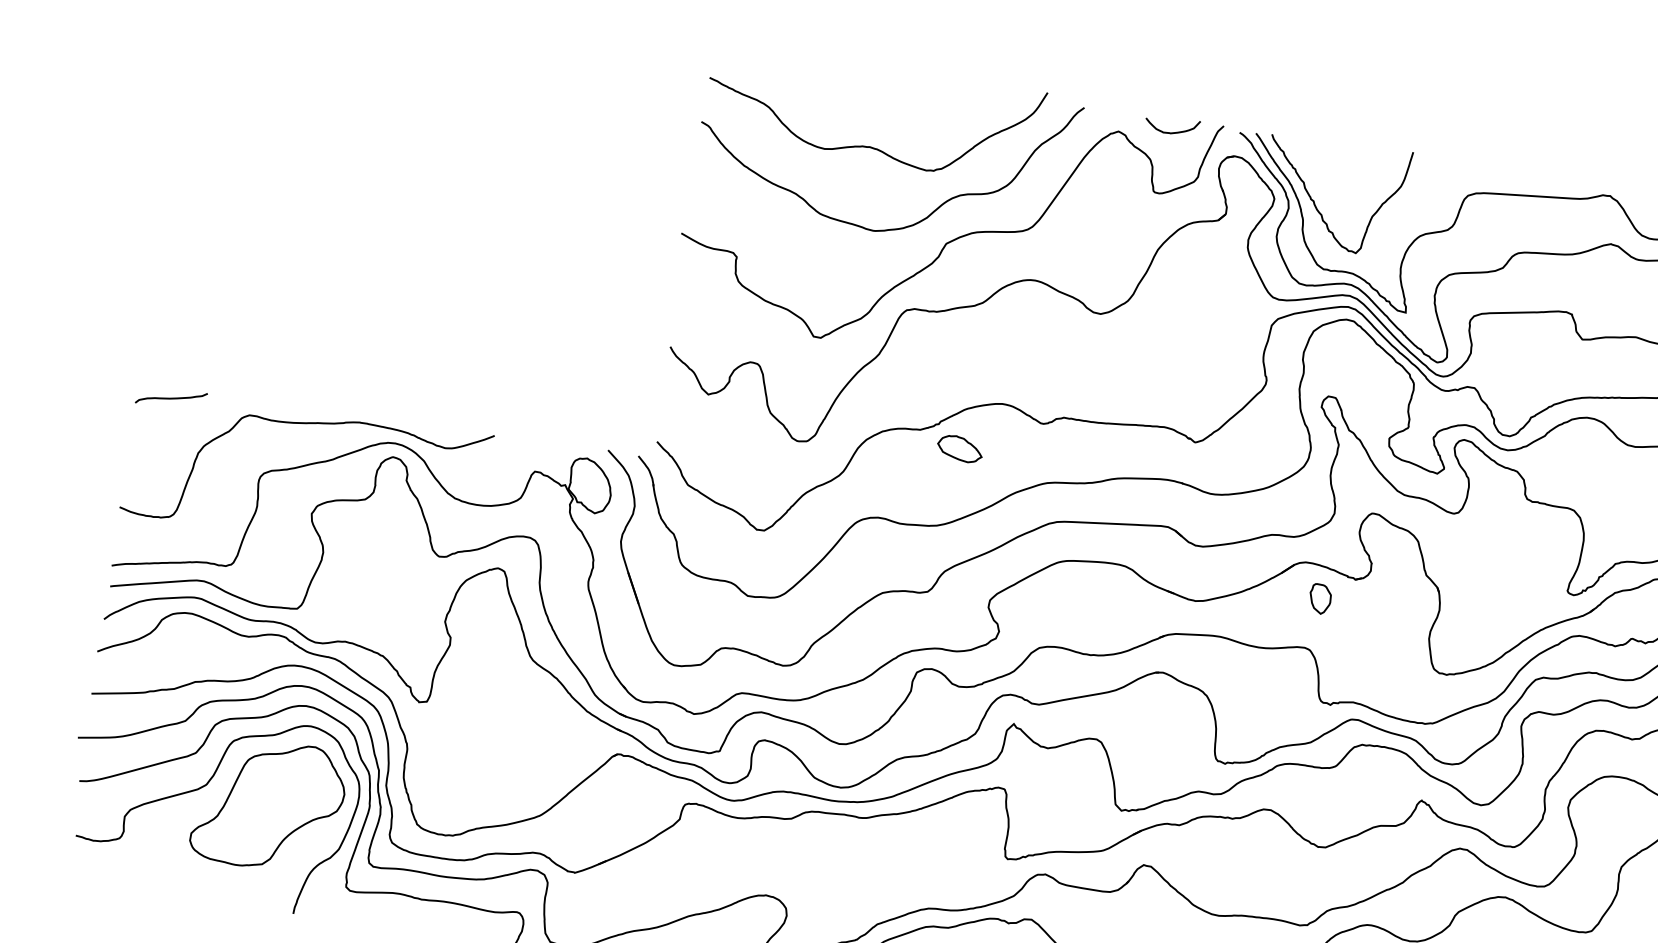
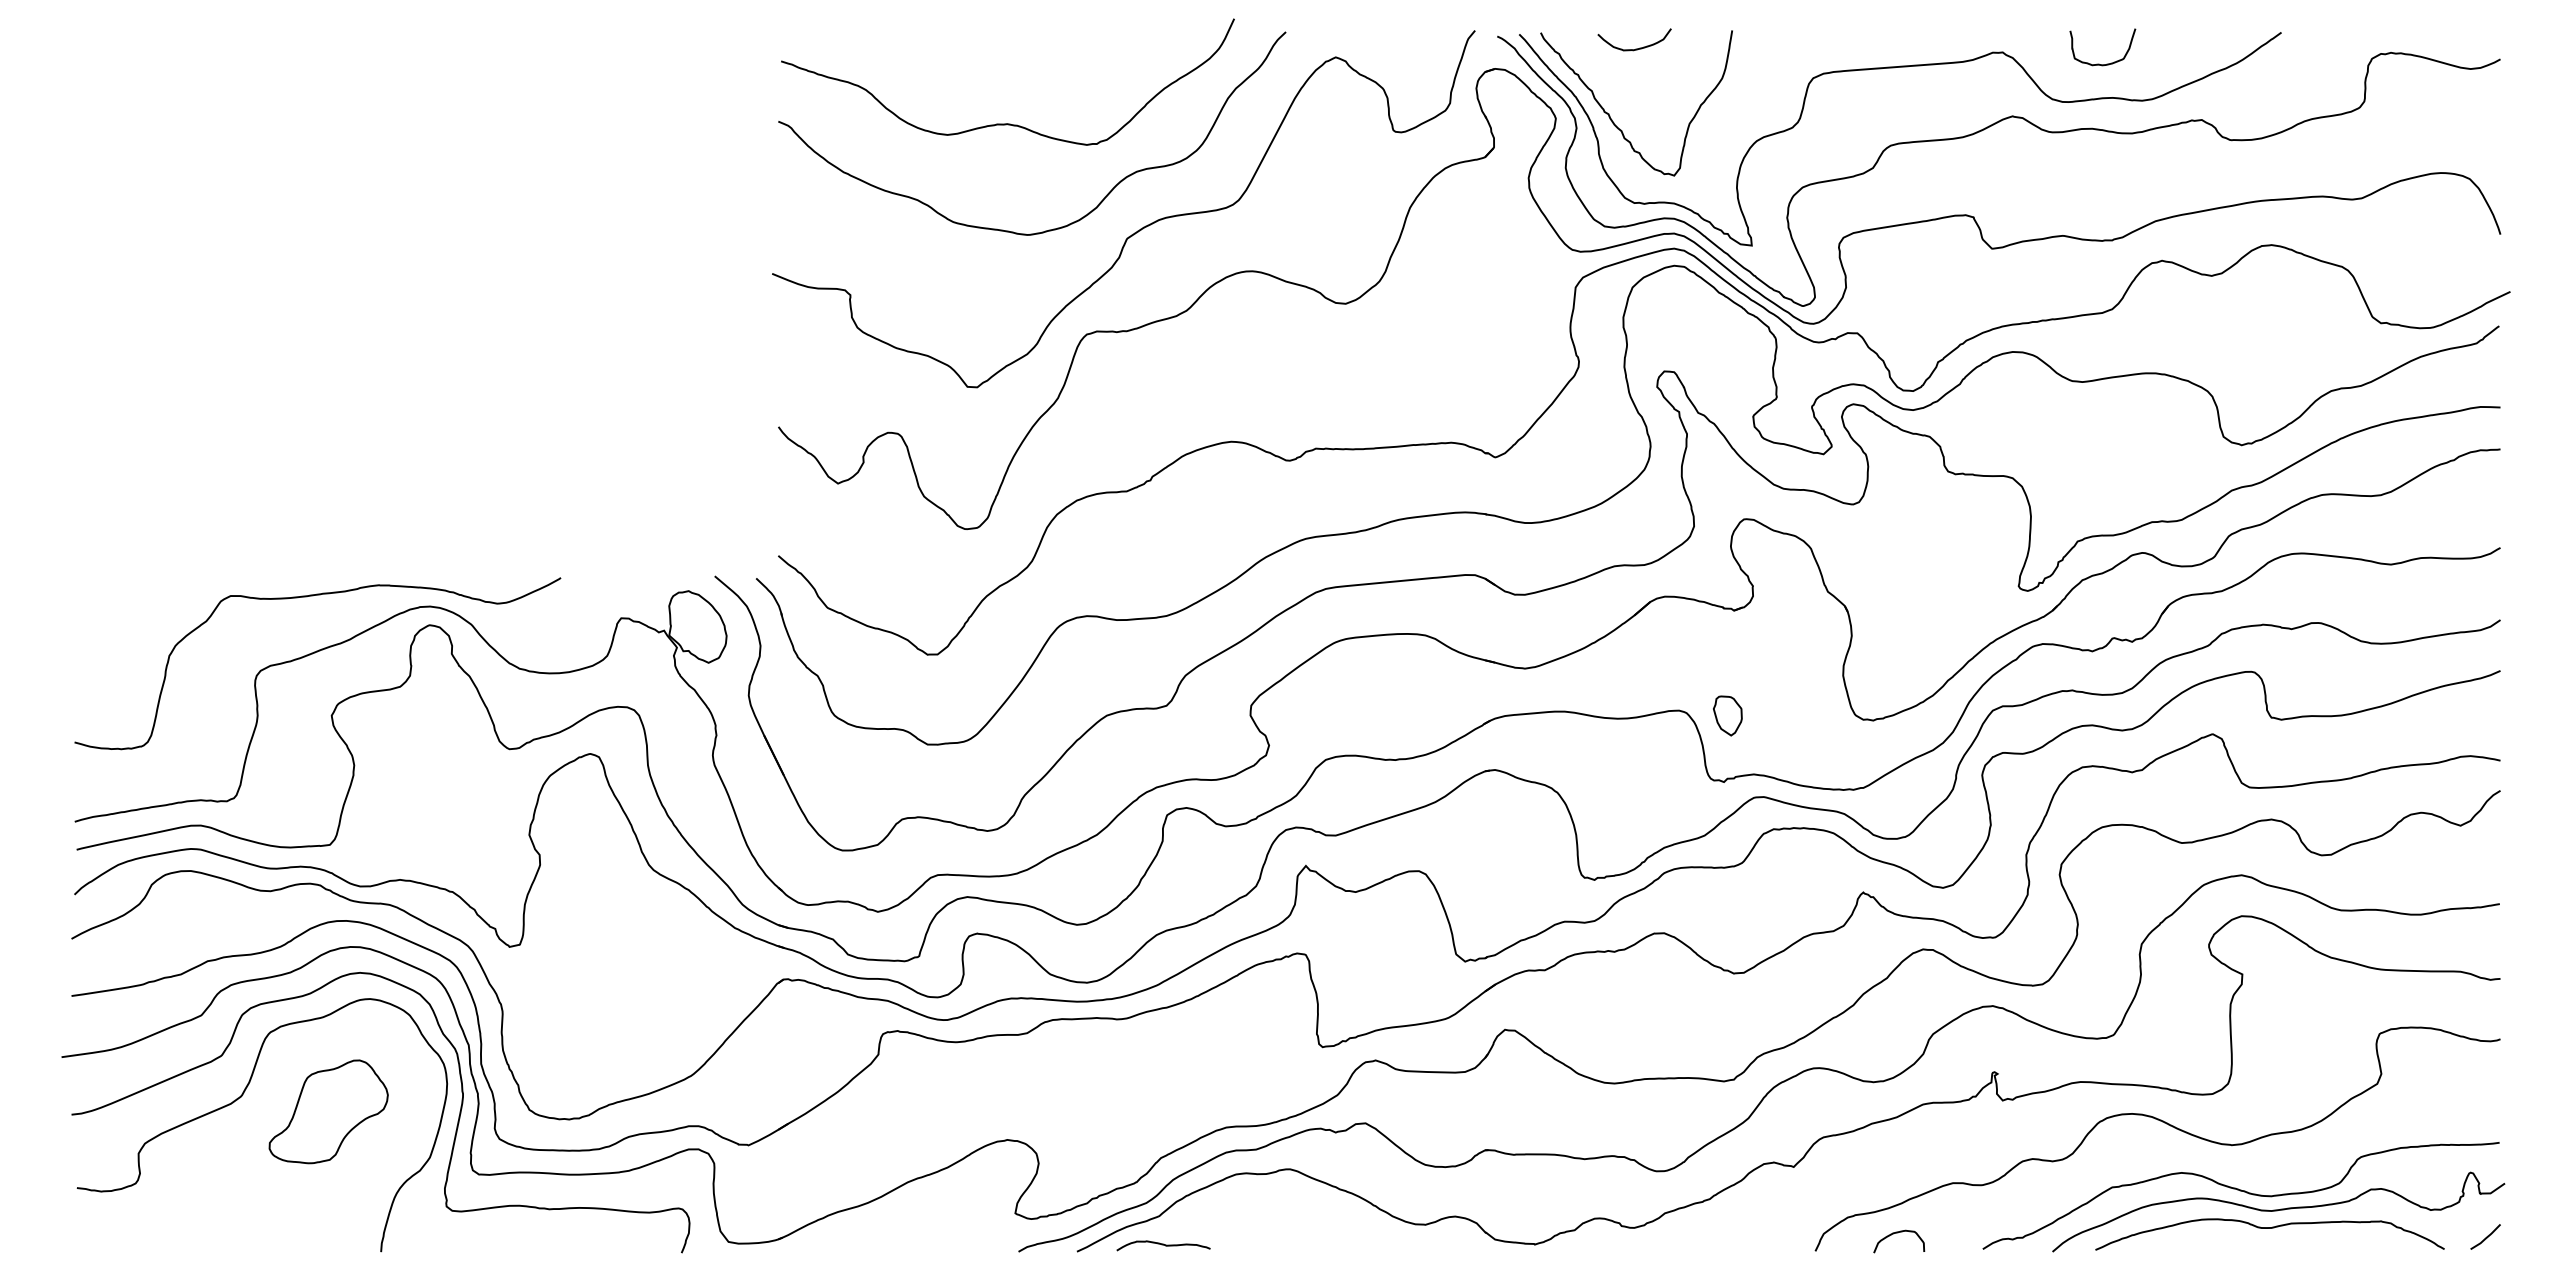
curve: (1172, 132) -> (1635, 48), moved
curve: (171, 398) -> (123, 587), removed
part: (960, 448) -> (1183, 509), removed
part: (1320, 598) -> (1727, 715), moved
part: (268, 804) -> (328, 1111), size x0.6

